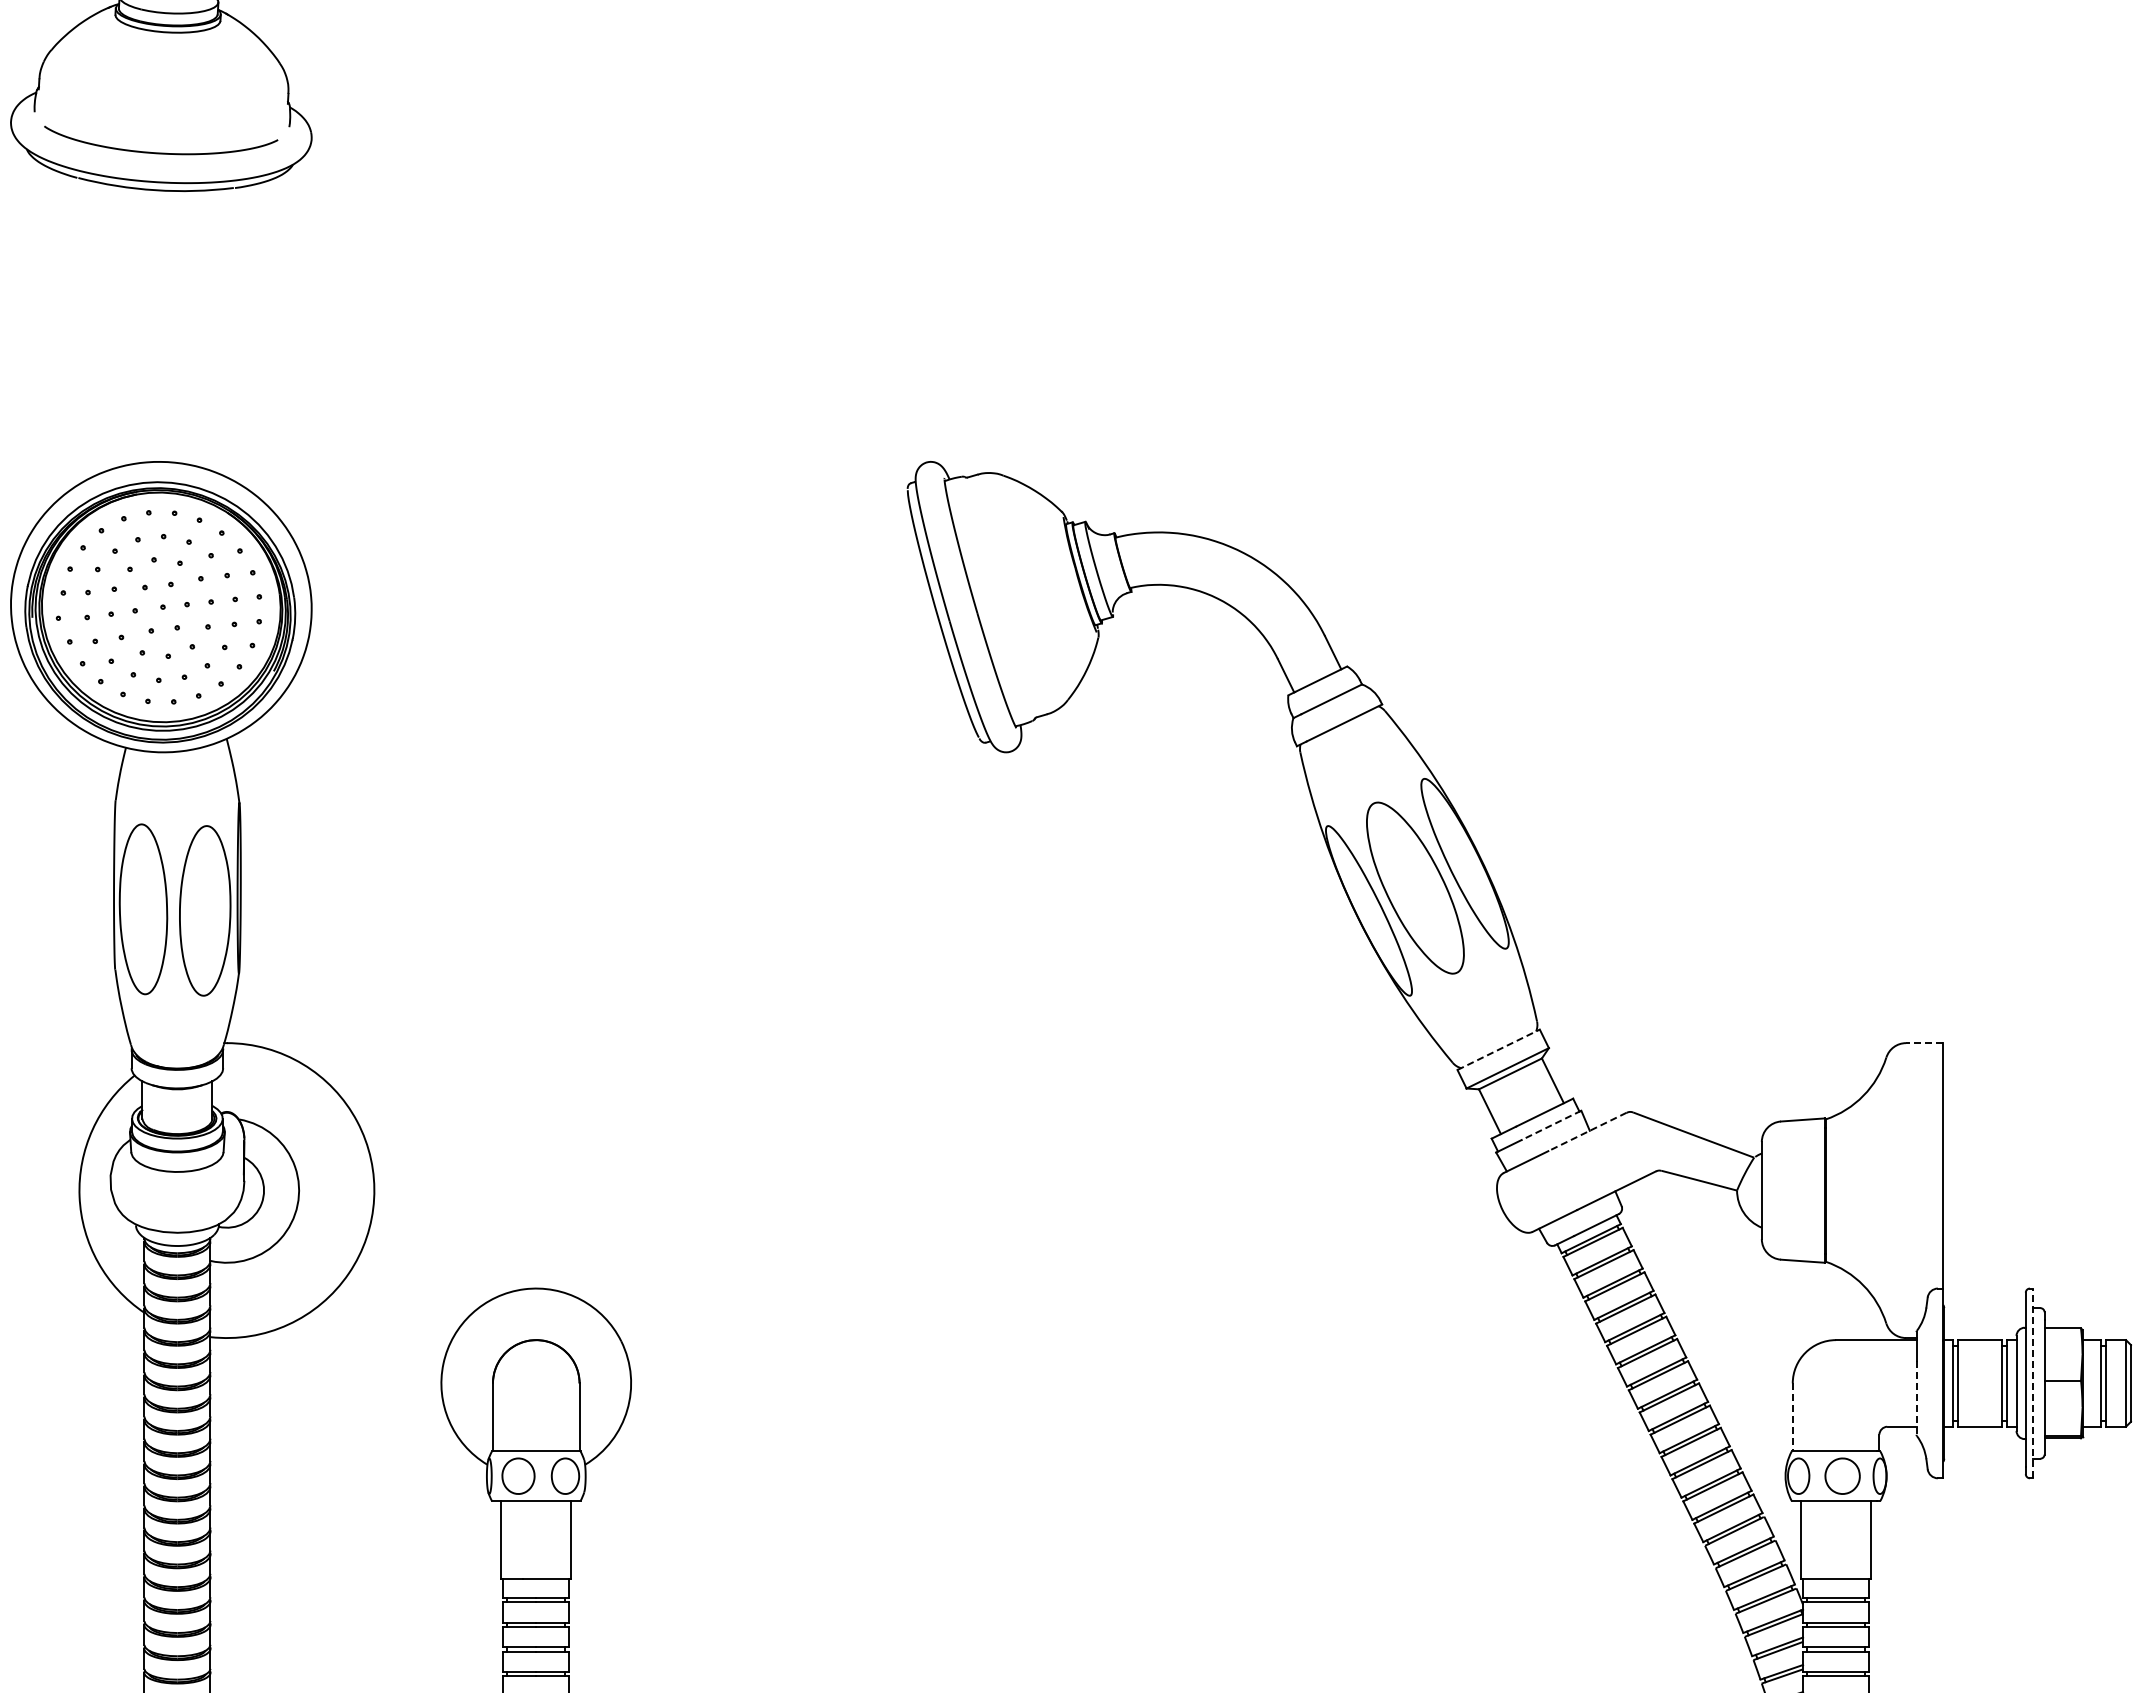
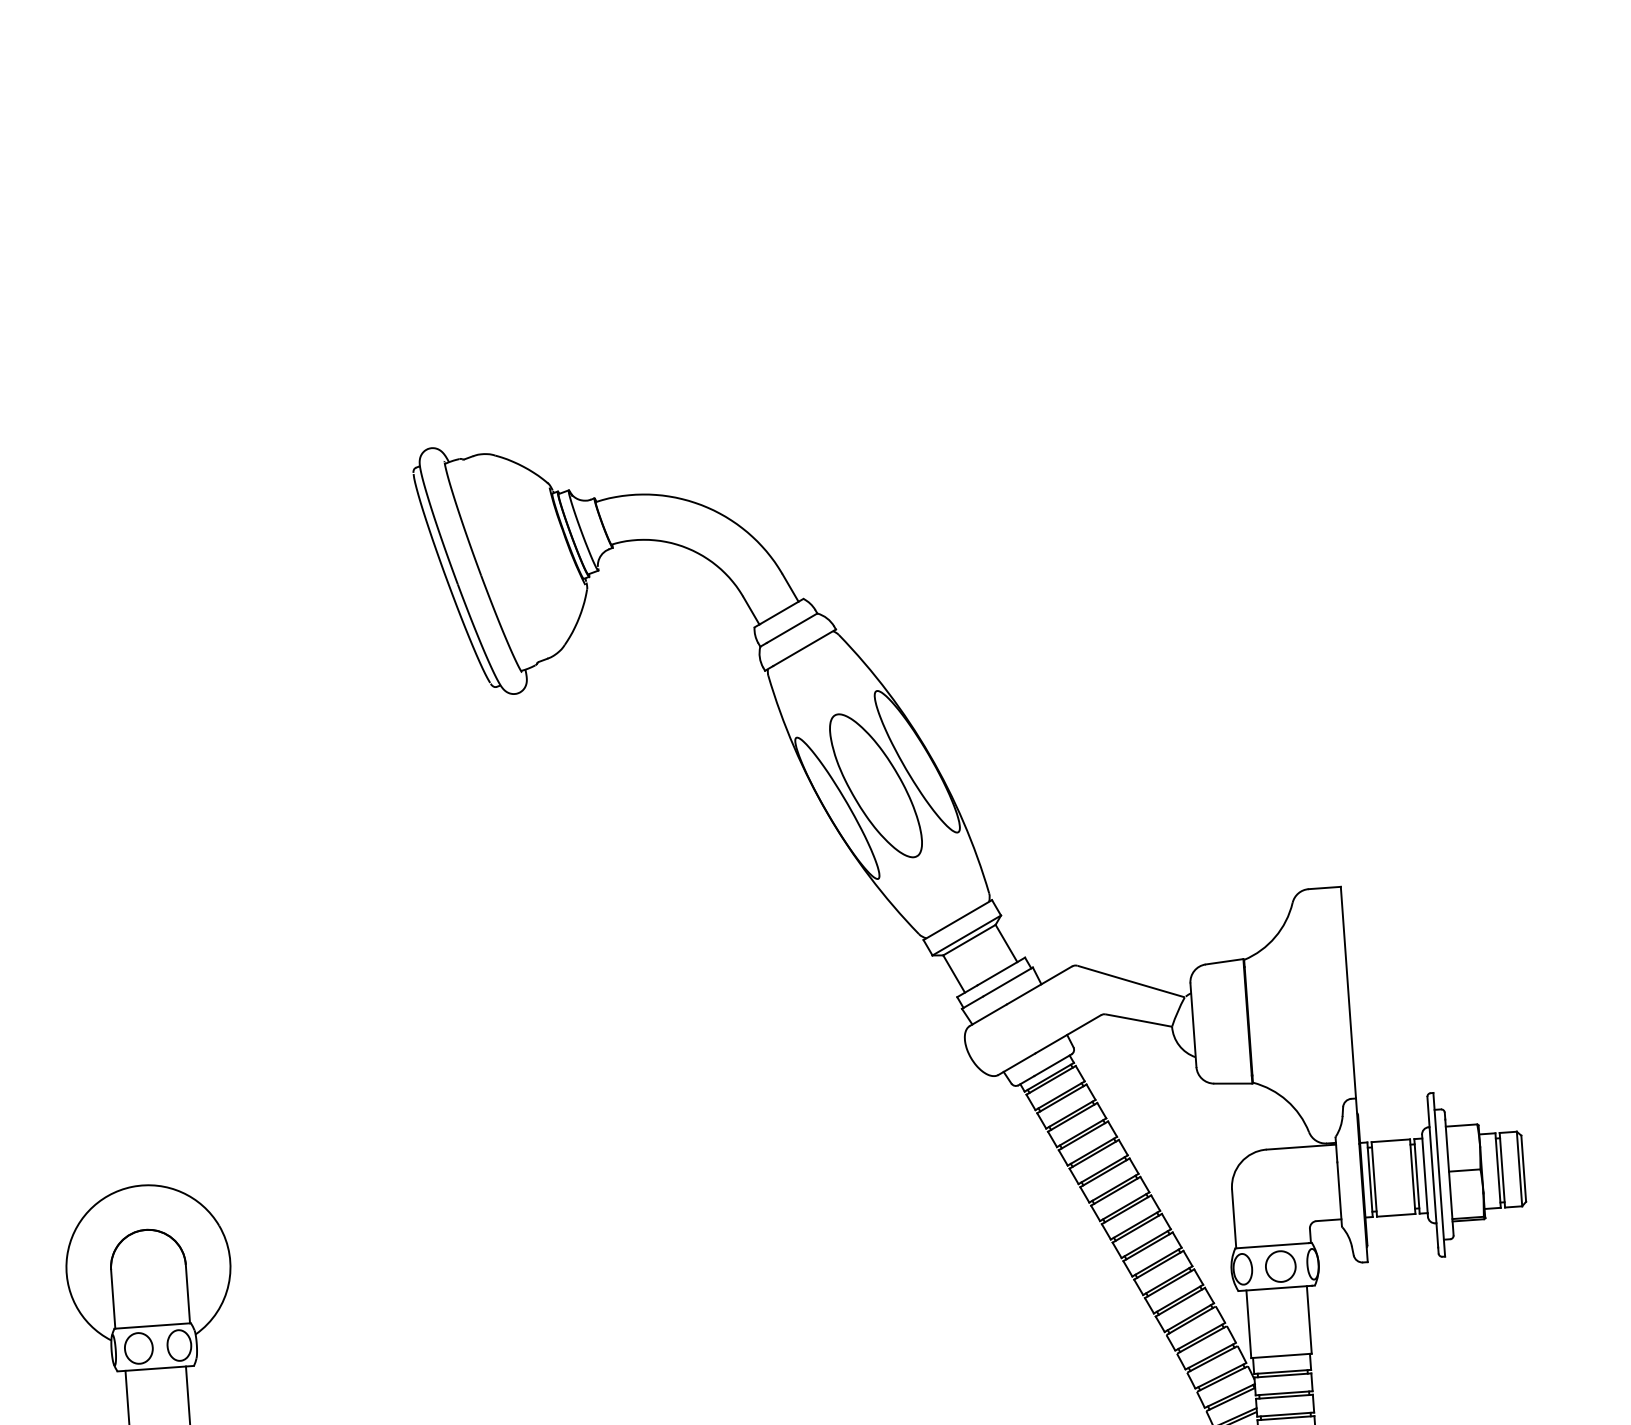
line: (1924, 1043) -> (1324, 888), dashed -> solid
line: (1498, 1049) -> (957, 919), dashed -> solid
line: (1551, 1125) -> (1008, 982), dashed -> solid
line: (1587, 1131) -> (1039, 985), dashed -> solid
line: (2033, 1383) -> (1439, 1174), dashed -> solid
line: (1916, 1398) -> (1339, 1194), dashed -> solid
line: (1792, 1417) -> (1233, 1219), dashed -> solid

